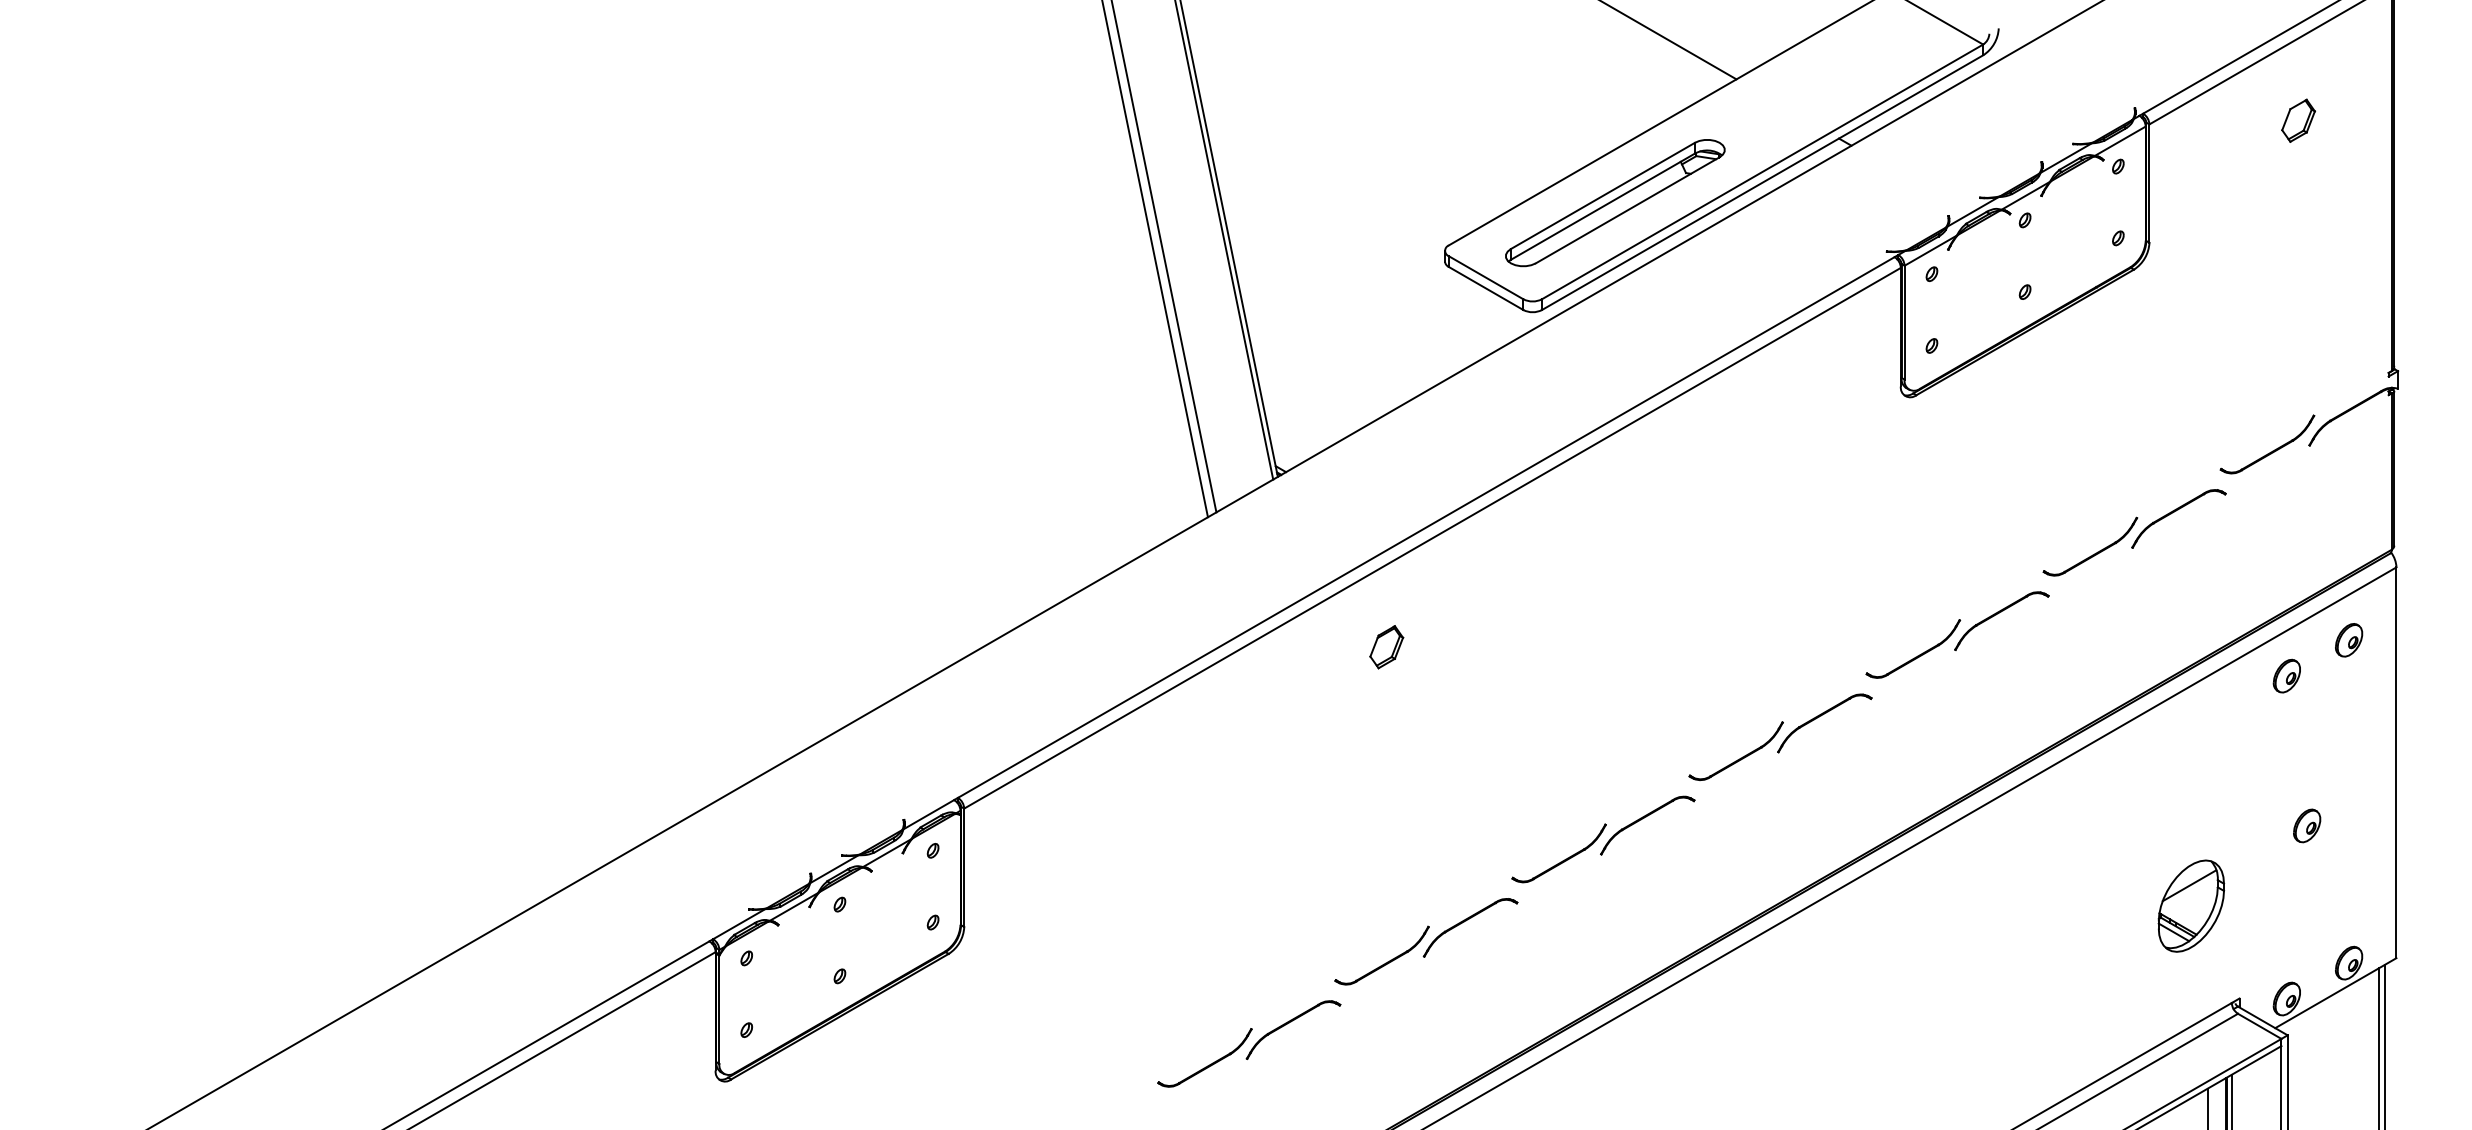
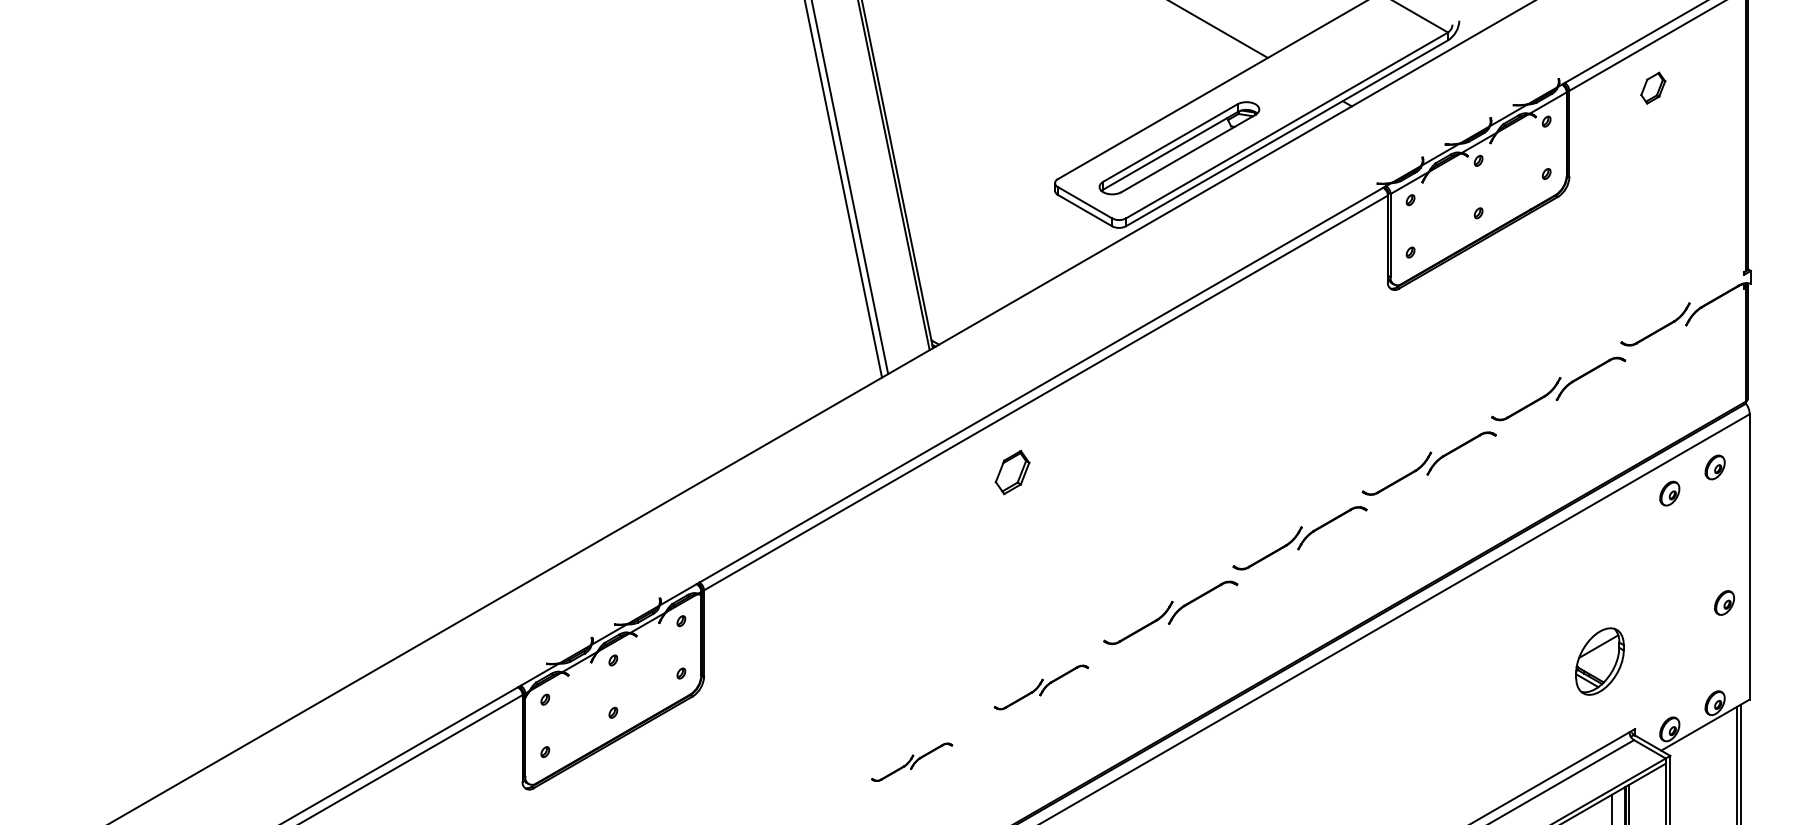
part: (2298, 119) -> (1653, 87), moved
part: (1386, 647) -> (1012, 472), size x1.4
part: (2307, 825) -> (1724, 602), moved
part: (1426, 941) -> (1041, 687), size x0.7
part: (1248, 1044) -> (911, 762), size x0.6

